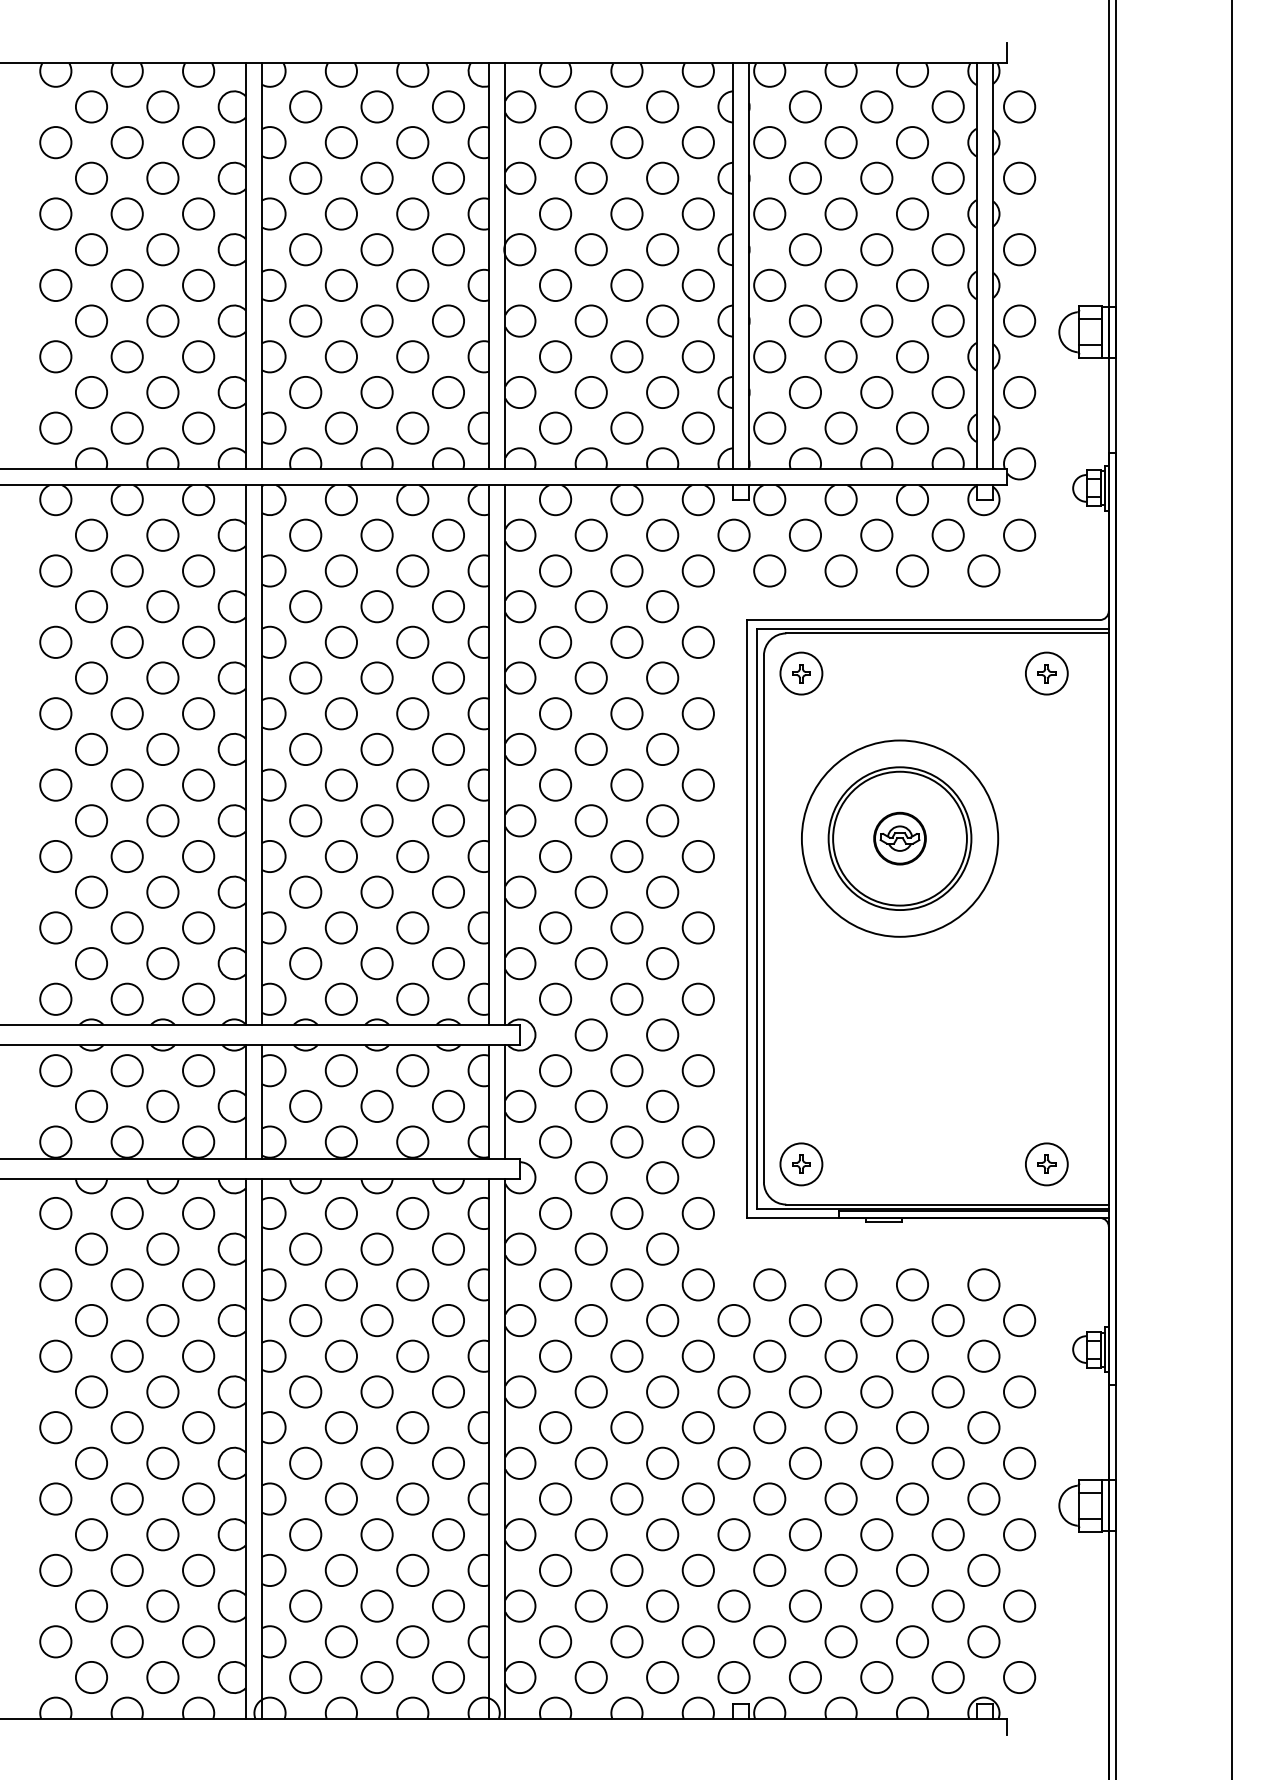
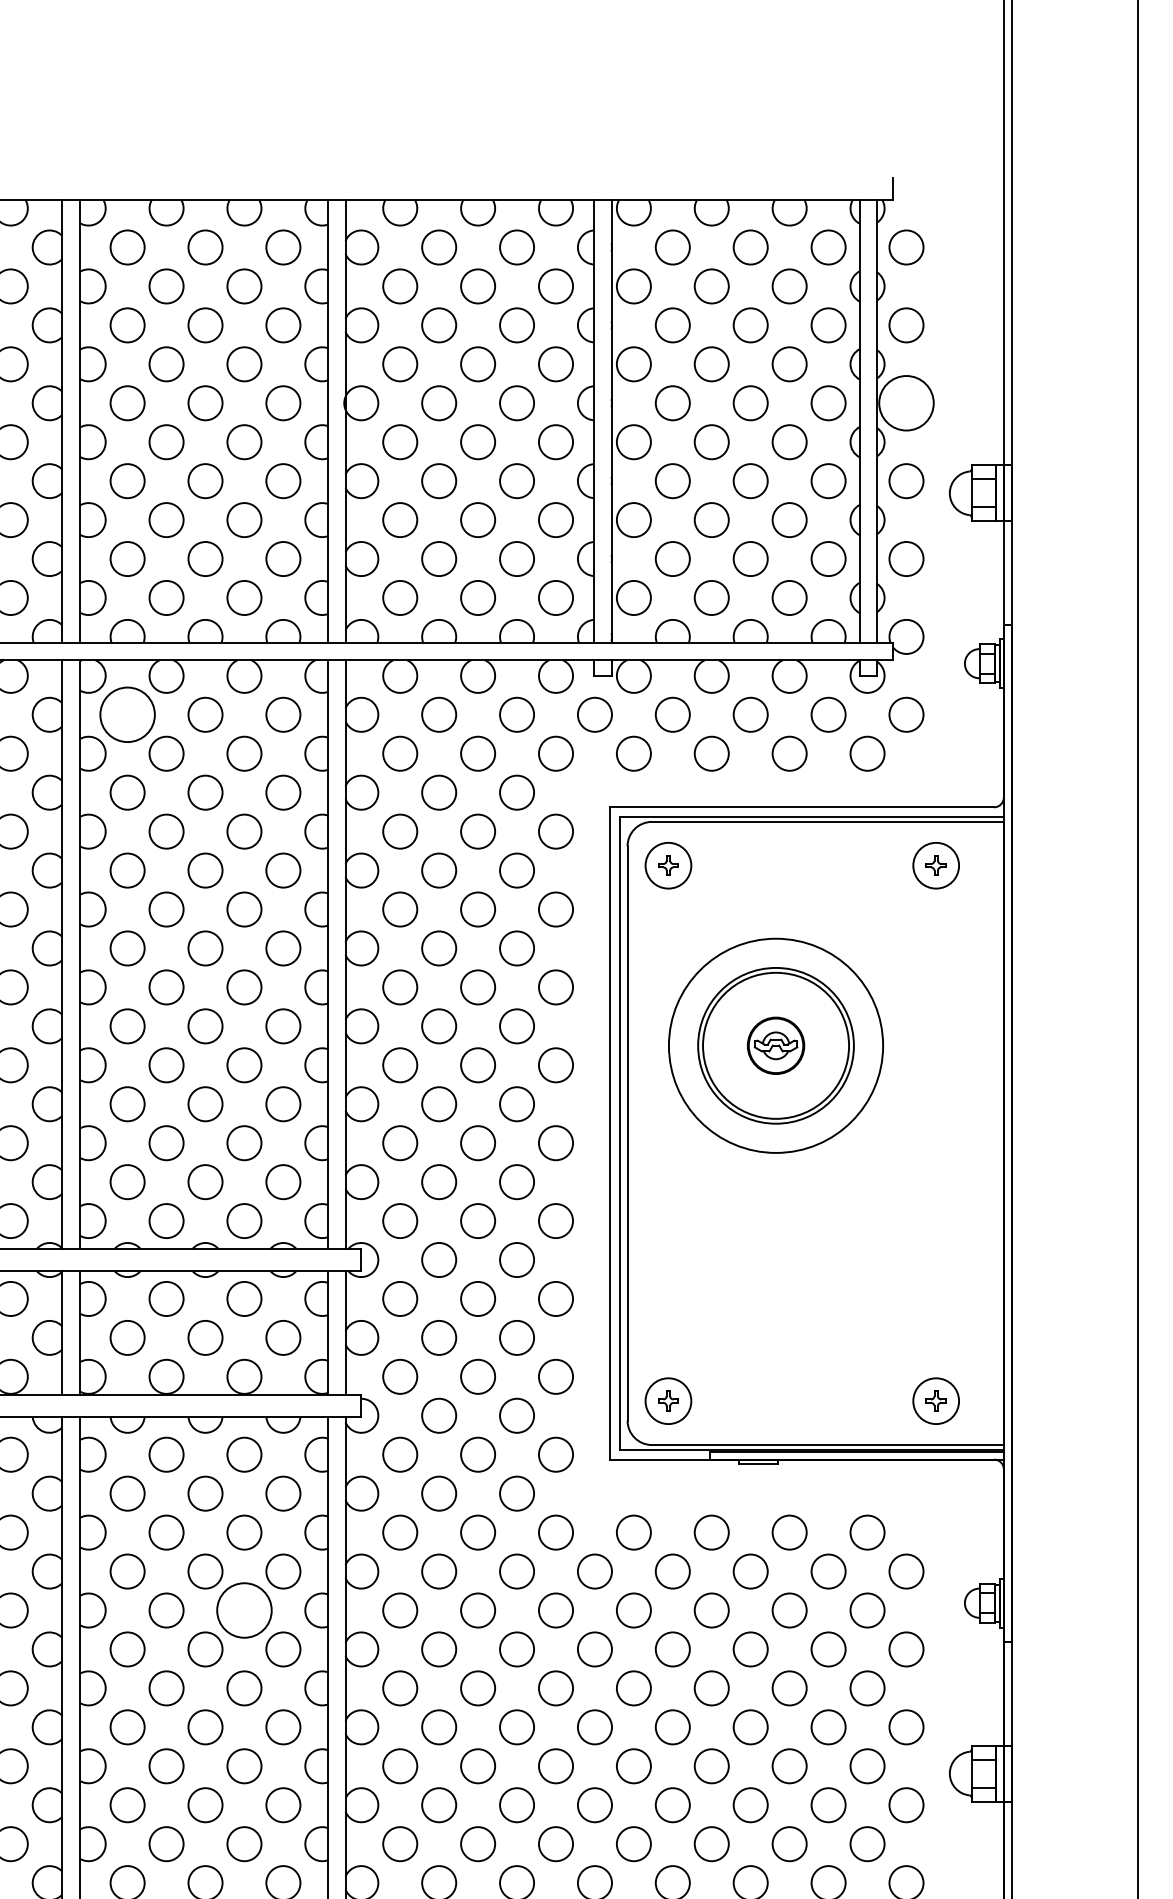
circle: (1019, 249) -> (906, 403), size x1.6
circle: (305, 534) -> (127, 713), size x1.6
circle: (412, 1355) -> (244, 1609), size x1.6

